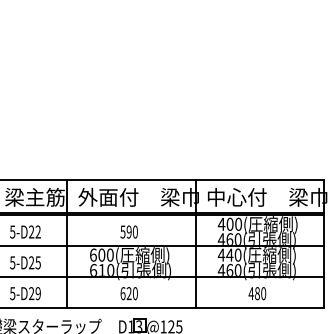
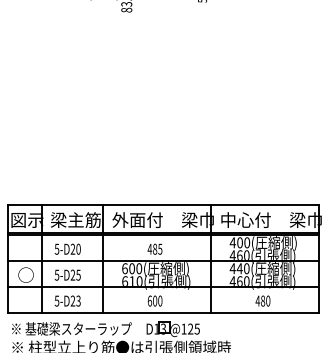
text: (128, 231) -> (154, 248), 590 -> 485
text: (38, 232) -> (78, 249), 5-D22 -> 5-D20
text: (129, 292) -> (155, 300), 620 -> 600
text: (38, 294) -> (78, 301), 5-D29 -> 5-D23

